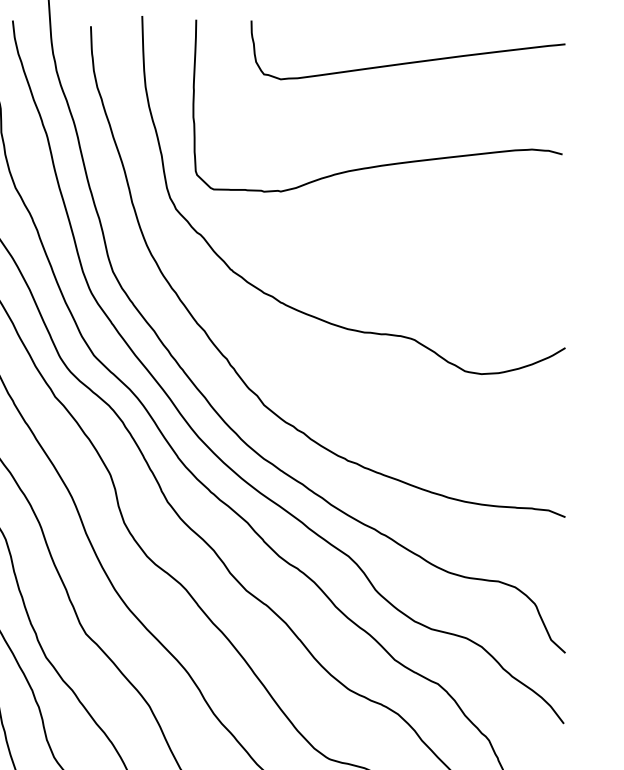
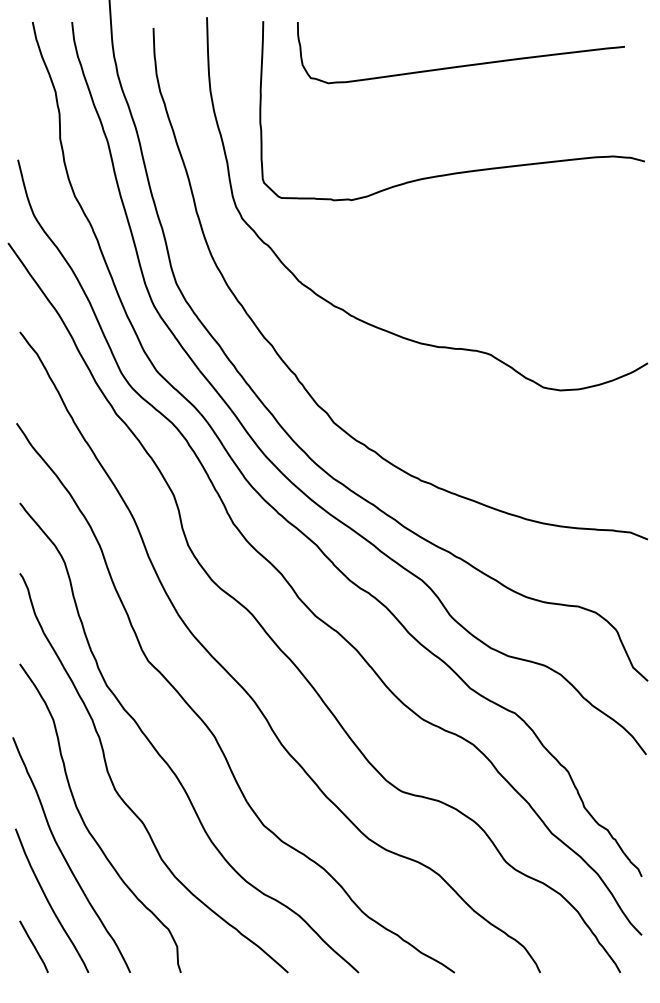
curve: (407, 62) -> (460, 65), moved

